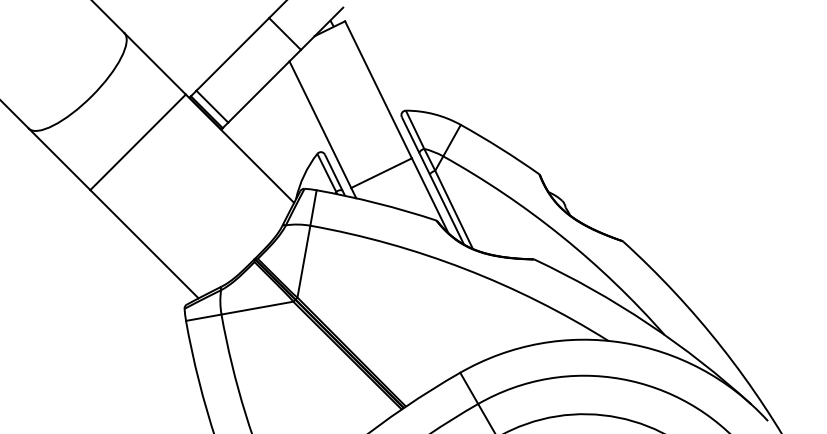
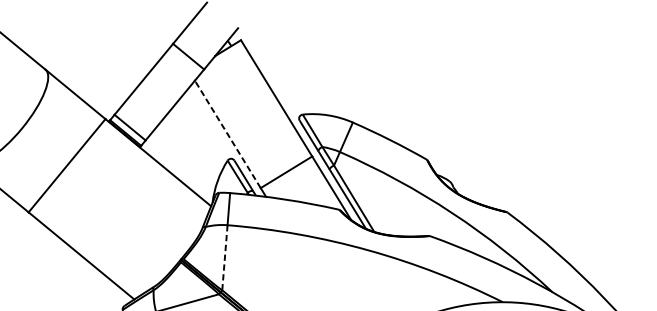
line: (320, 124) -> (227, 134), solid -> dashed
line: (304, 261) -> (225, 257), solid -> dashed

